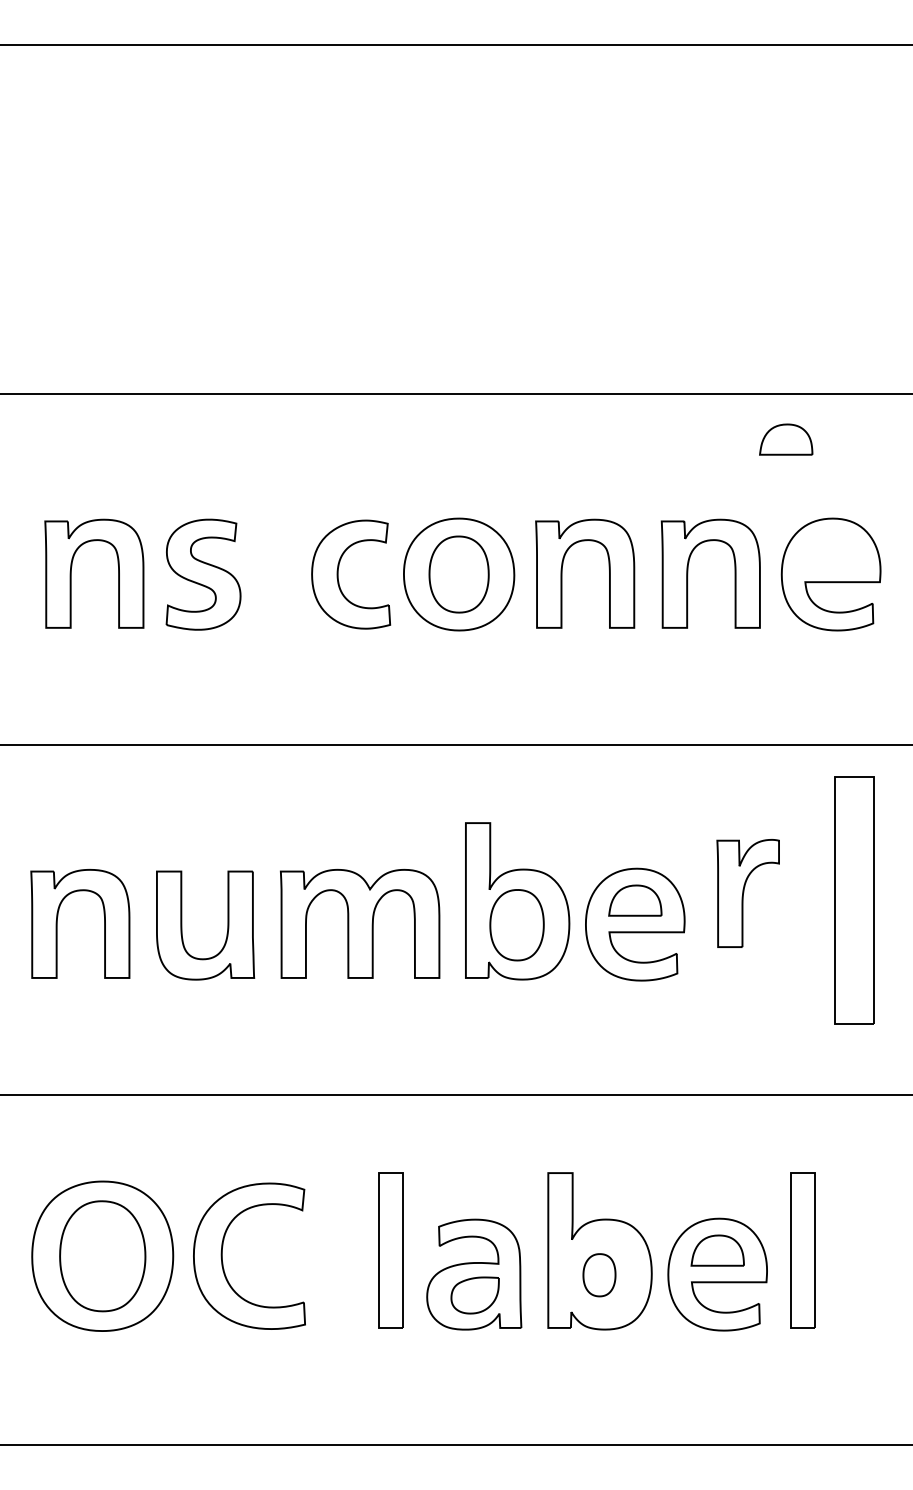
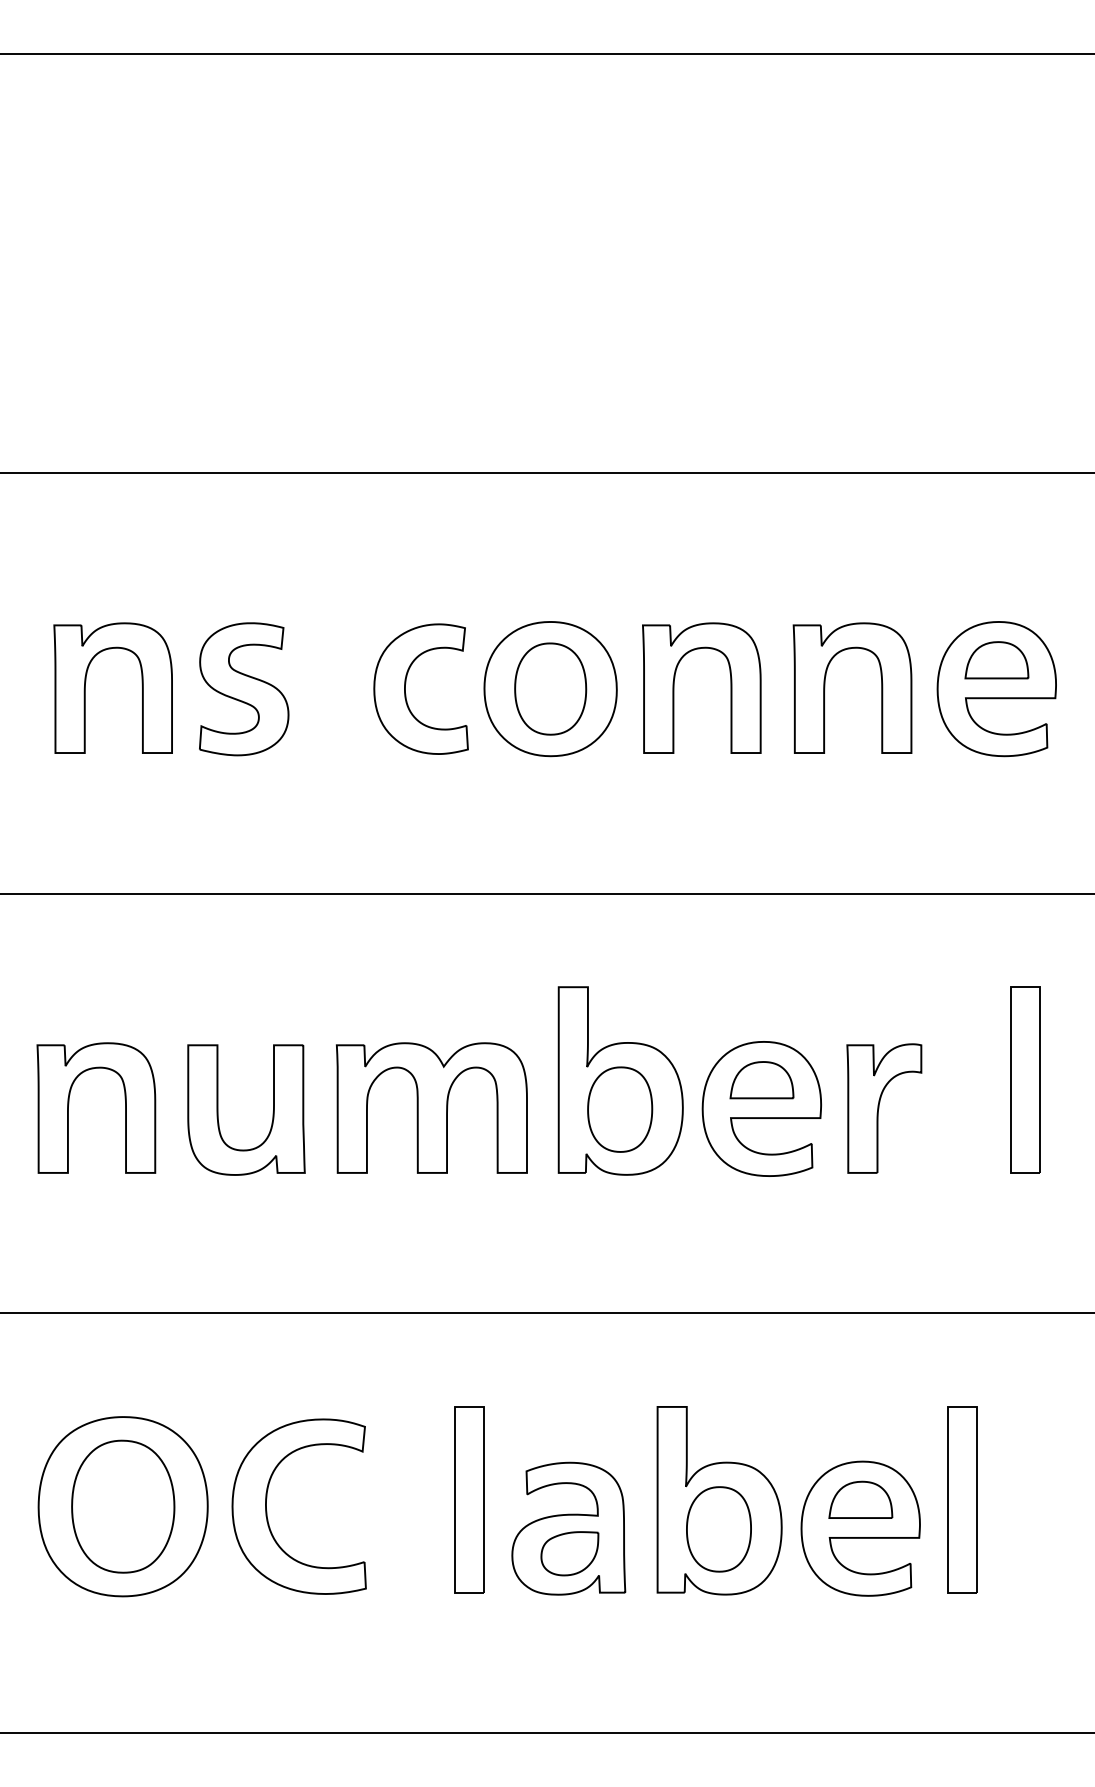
part: (785, 439) -> (996, 660), moved
part: (748, 893) -> (884, 1108), moved
part: (855, 900) -> (1025, 1079), size x0.62
part: (599, 1275) -> (718, 1529), size x1.67

